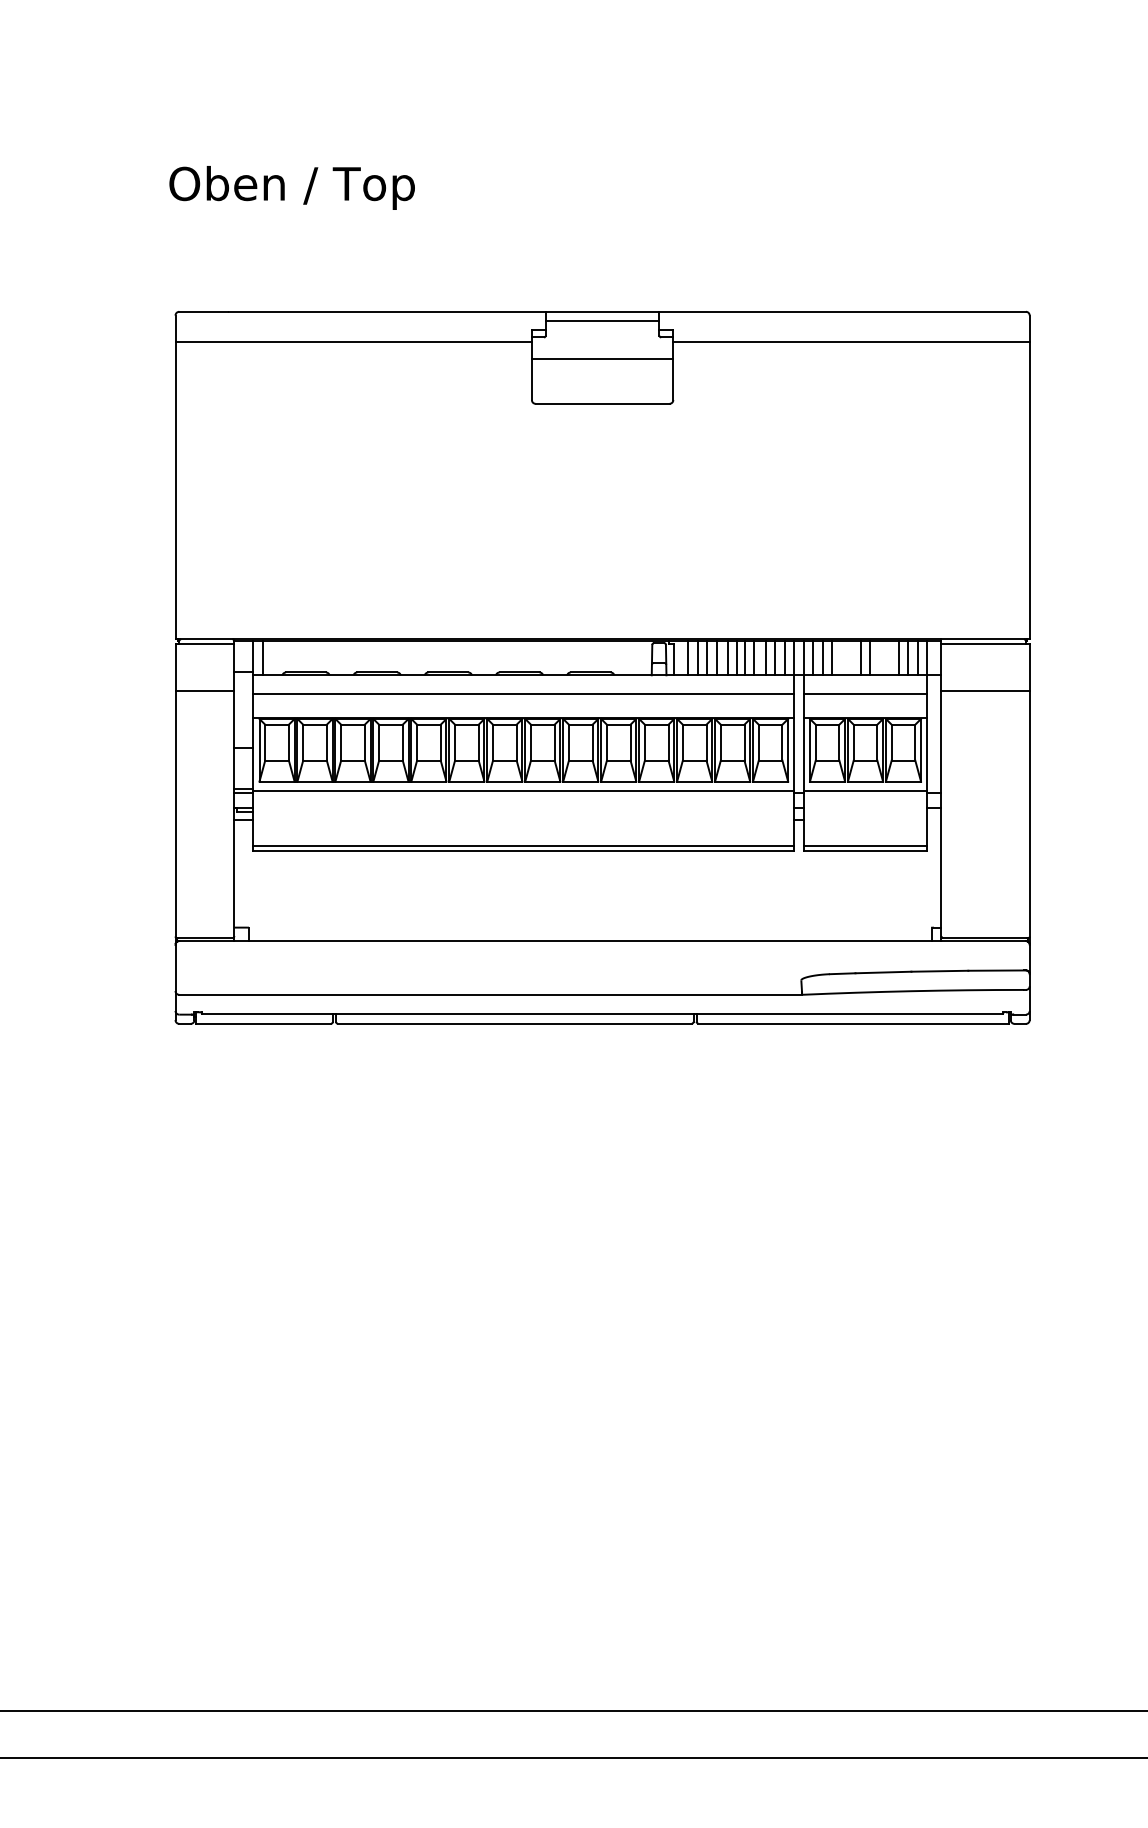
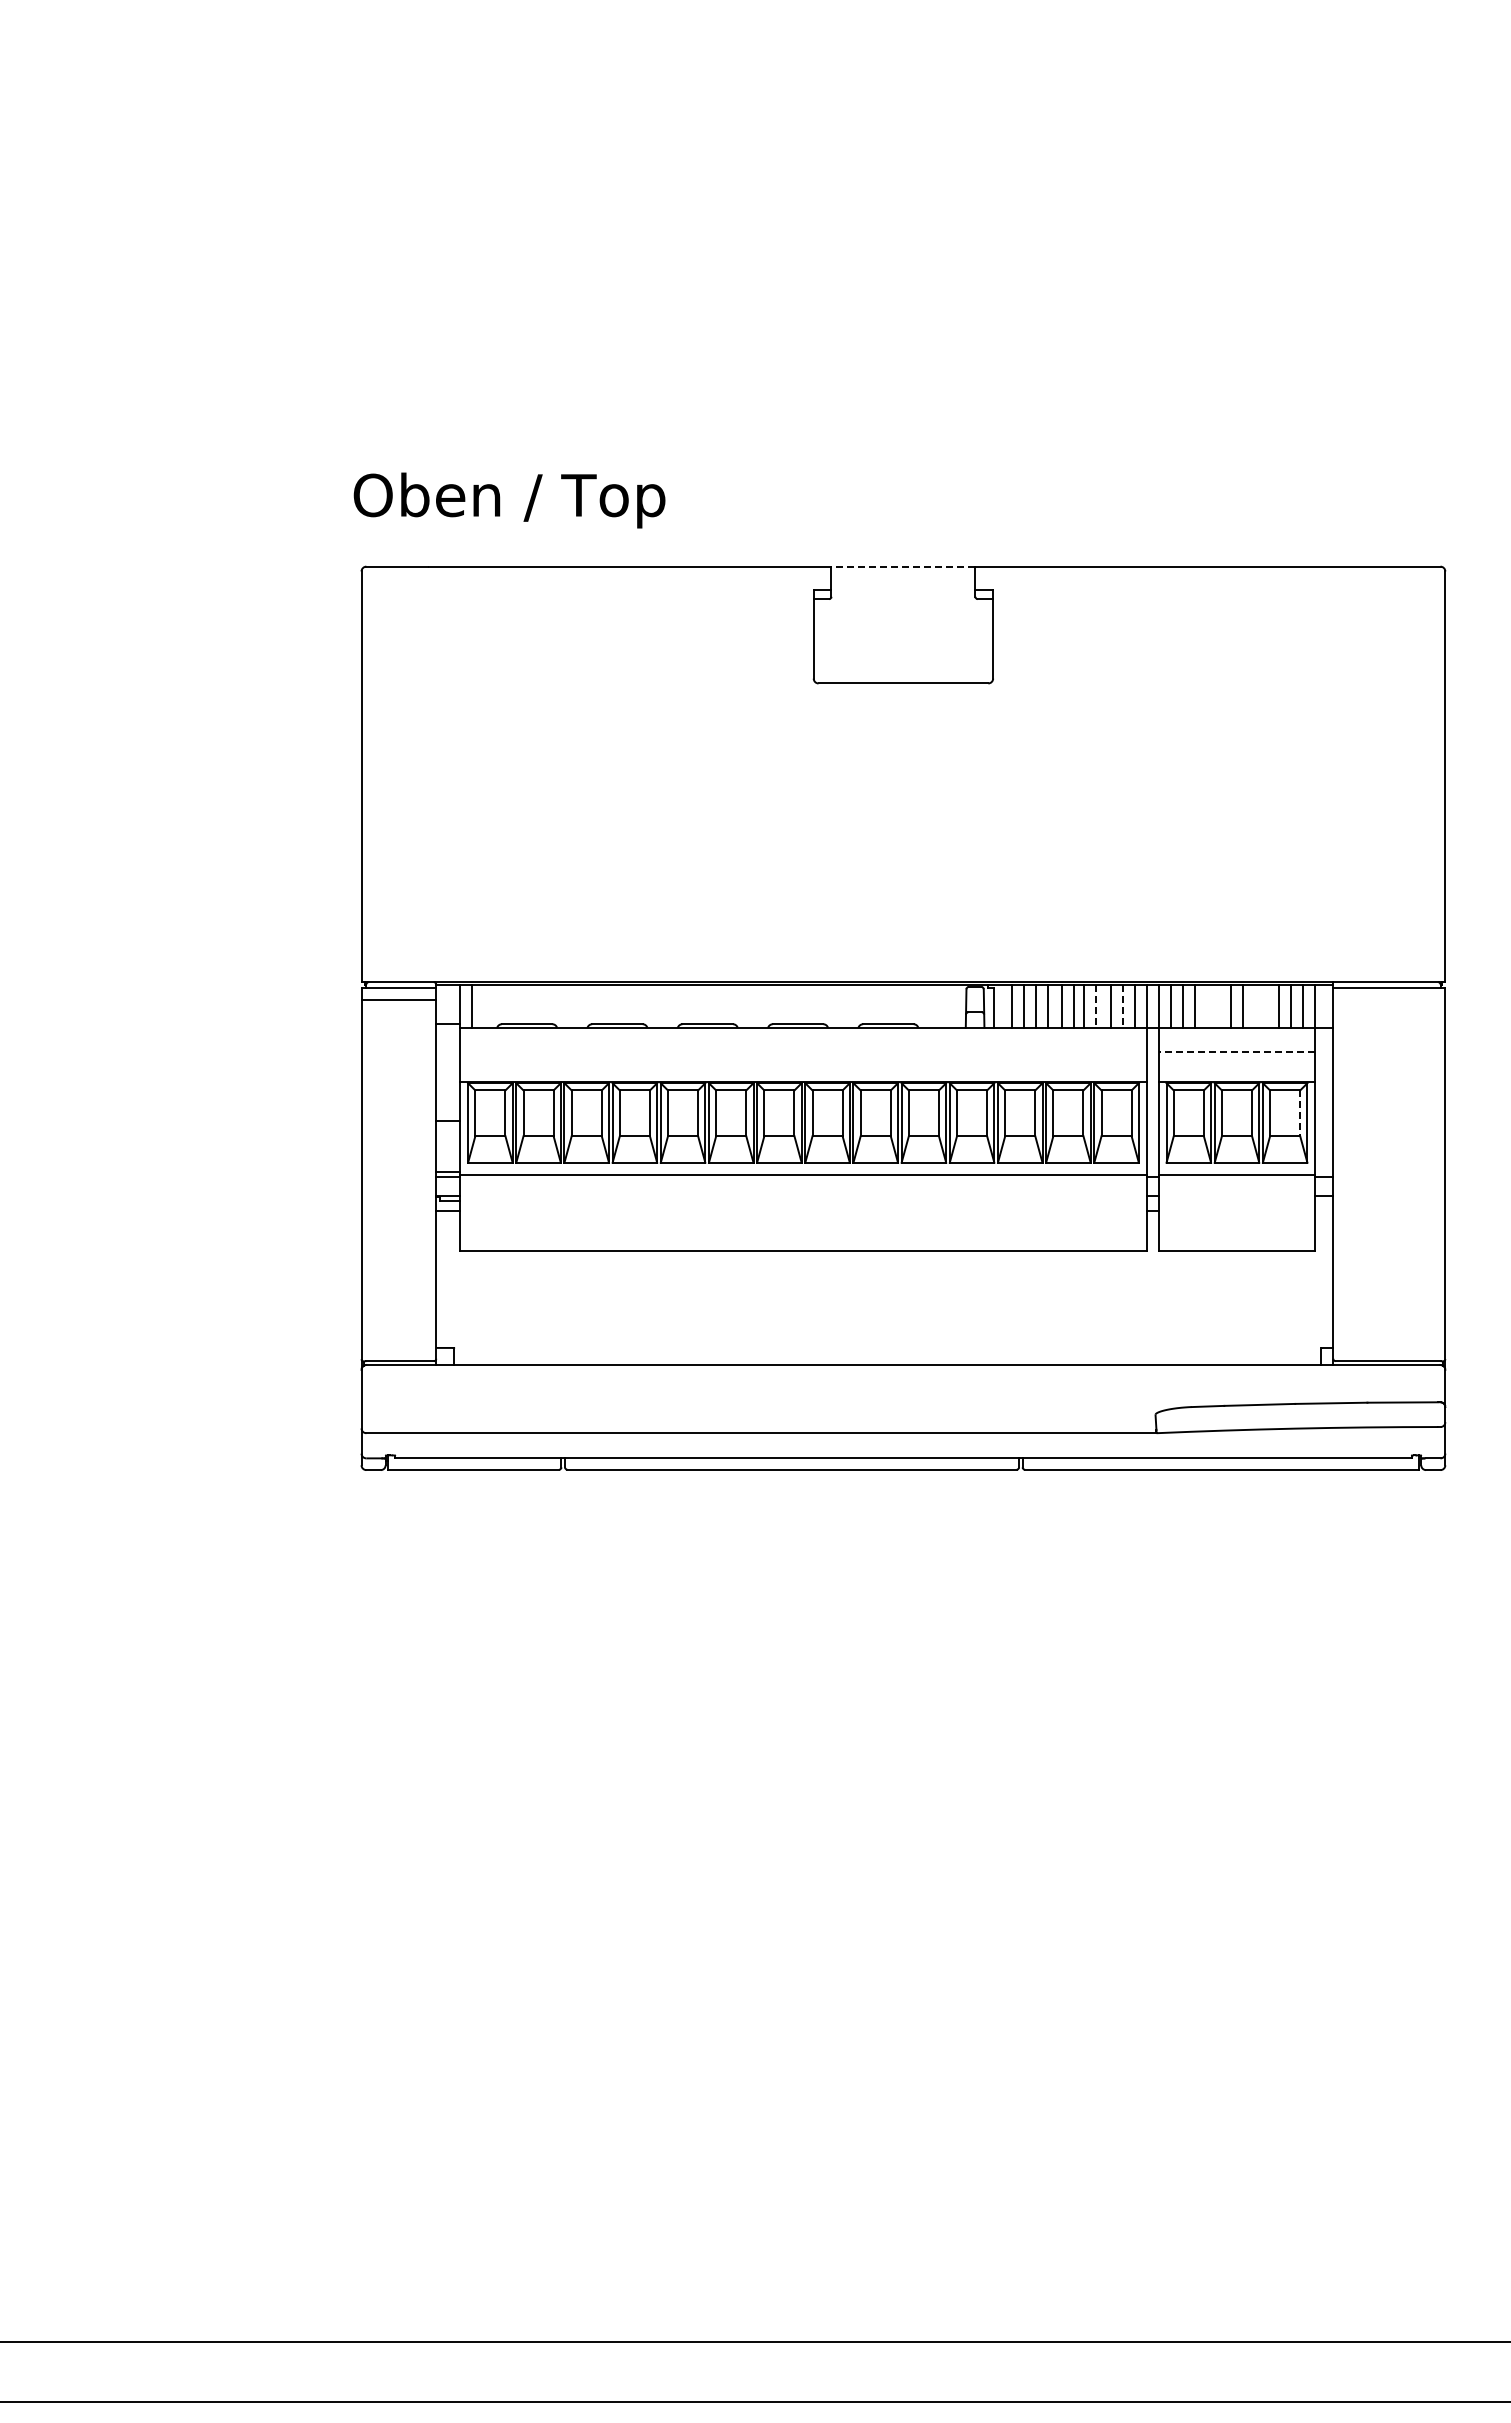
text: (292, 187) -> (509, 500), moved
line: (602, 311) -> (903, 566), solid -> dashed
line: (602, 321) -> (903, 578), removed
line: (353, 341) -> (587, 604), removed
line: (851, 341) -> (1219, 604), removed
line: (602, 358) -> (903, 626), removed
line: (754, 658) -> (1096, 1006), solid -> dashed
line: (775, 658) -> (1122, 1006), solid -> dashed
line: (204, 691) -> (398, 1000), moved
line: (985, 691) -> (1389, 1048), removed
line: (523, 693) -> (803, 1051), removed
line: (865, 693) -> (1236, 1051), solid -> dashed
line: (915, 742) -> (1300, 1113), solid -> dashed
line: (523, 846) -> (803, 1244), removed
line: (865, 846) -> (1236, 1244), removed

